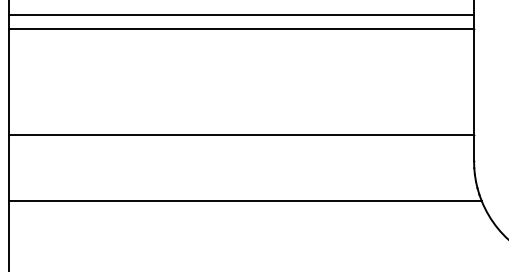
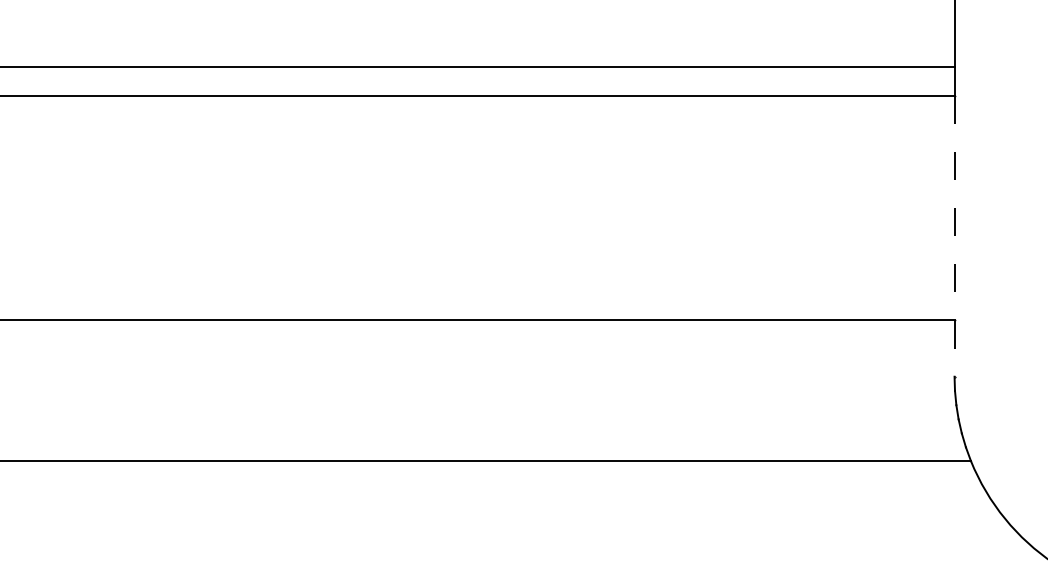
line: (474, 95) -> (955, 237), solid -> dashed

